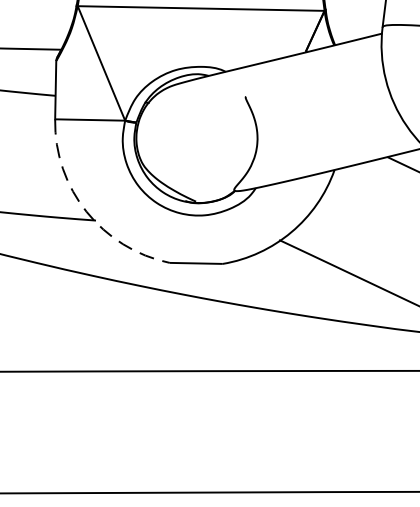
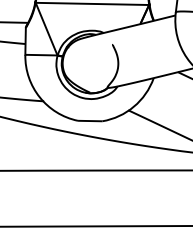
arc: (85, 212) -> (39, 97), dashed -> solid

